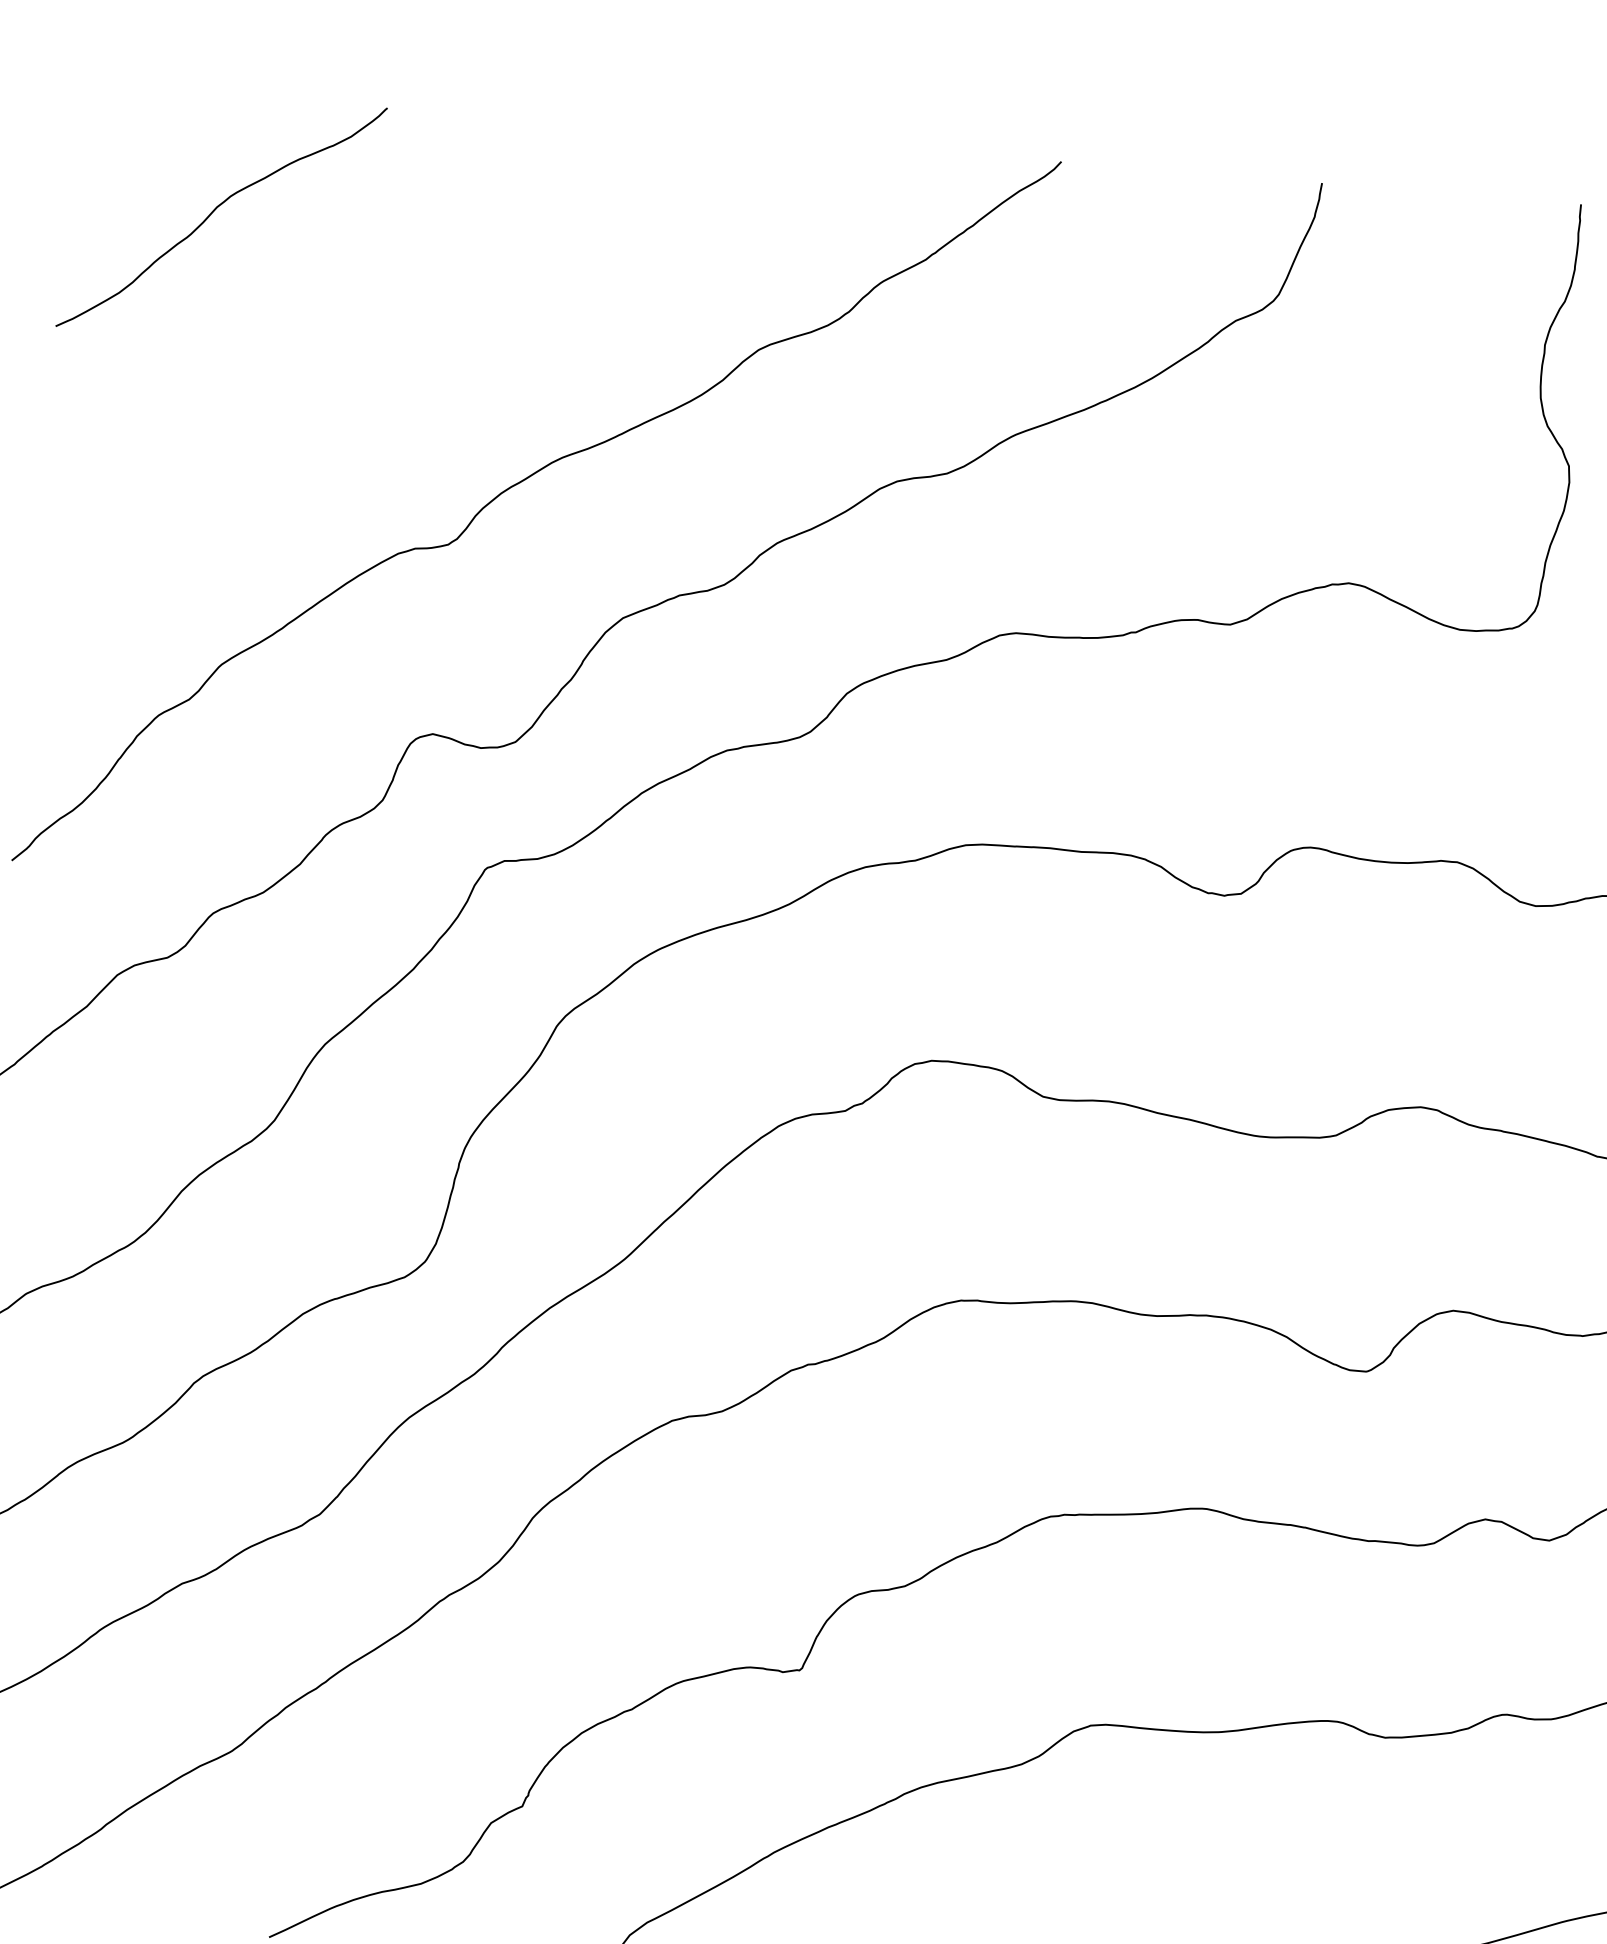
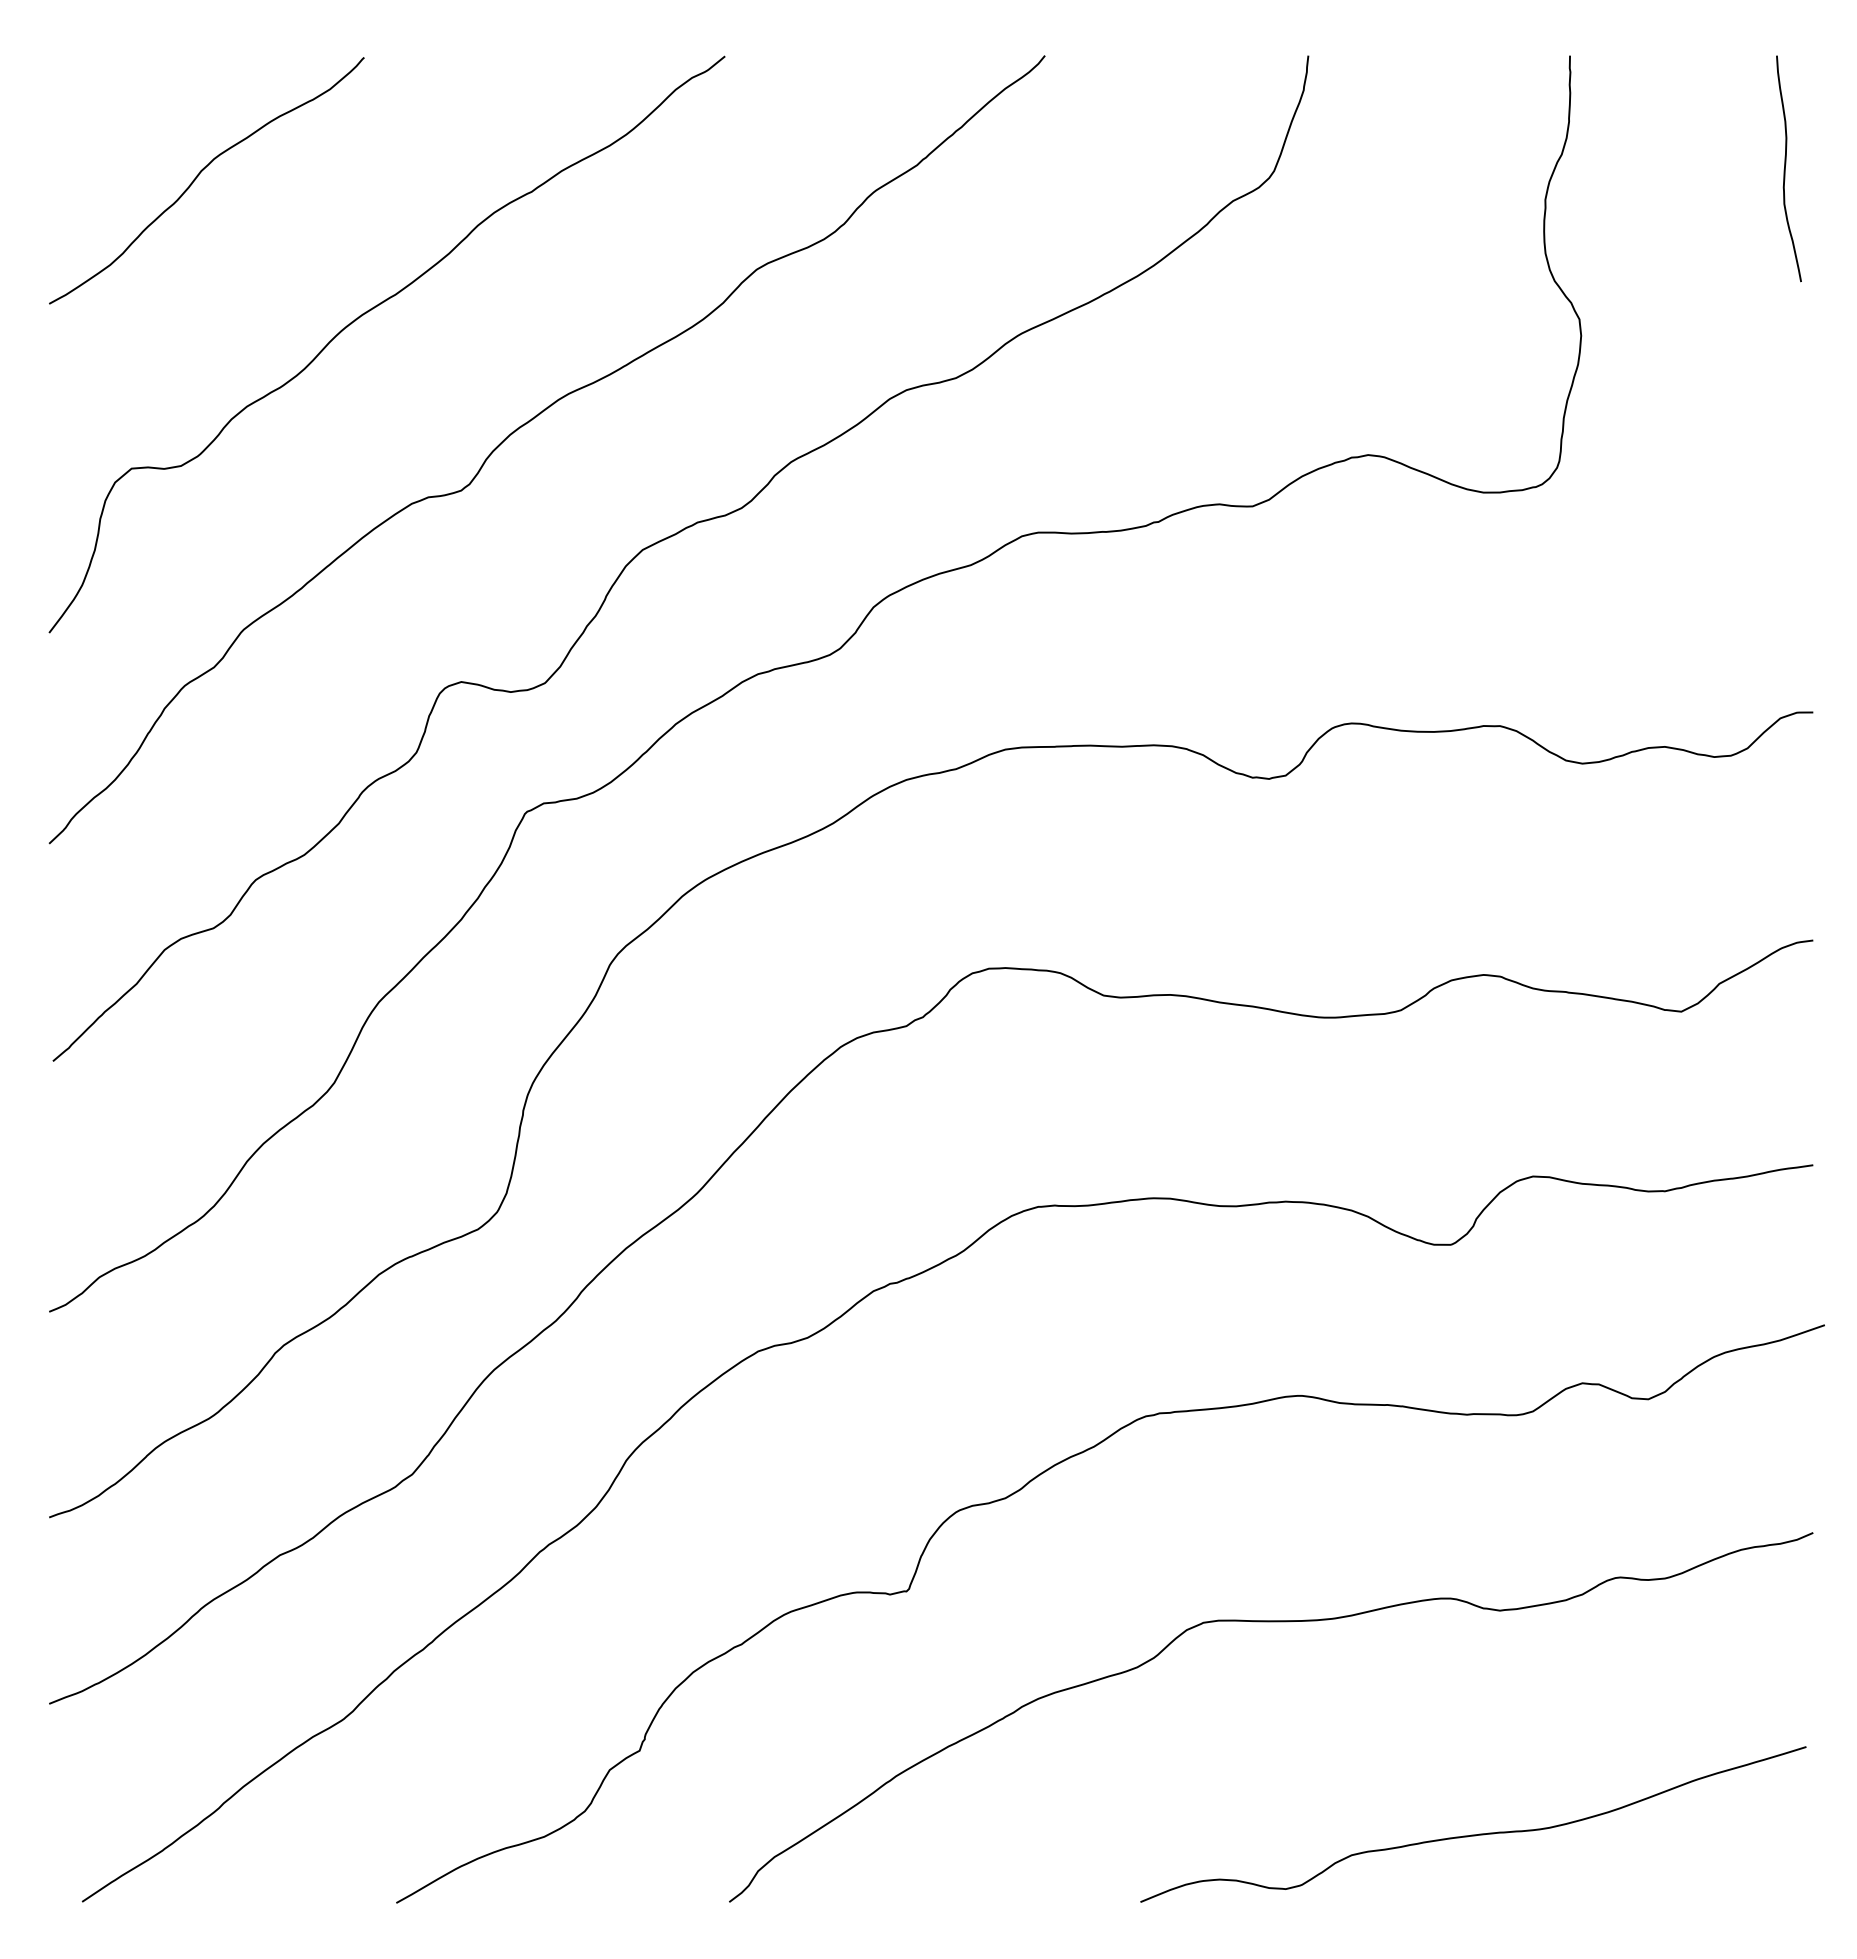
curve: (367, 362) -> (365, 314), added

